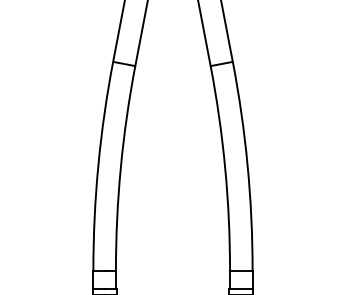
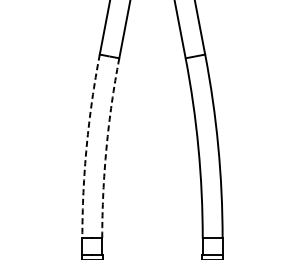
arc: (98, 165) -> (86, 145), solid -> dashed
arc: (120, 167) -> (106, 147), solid -> dashed

